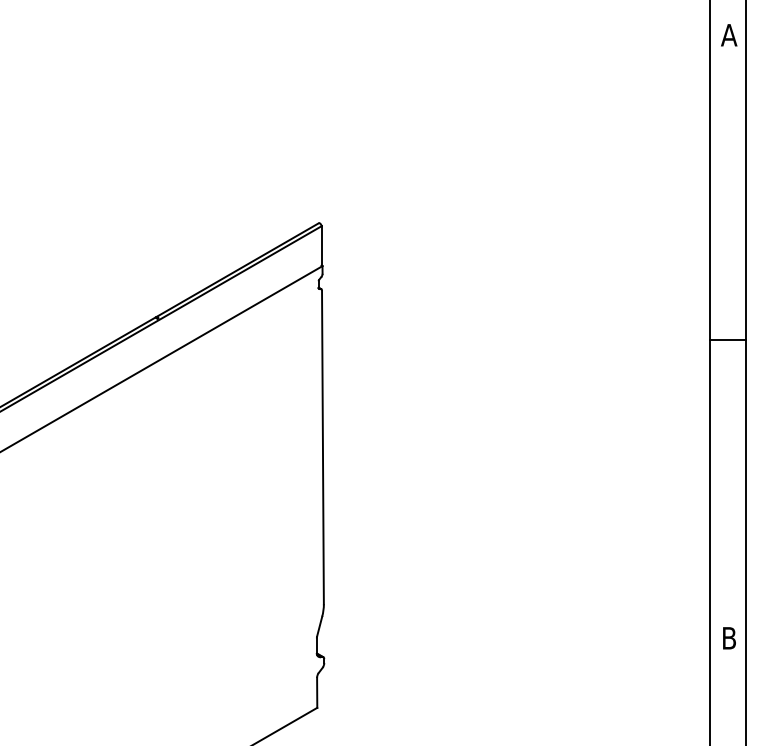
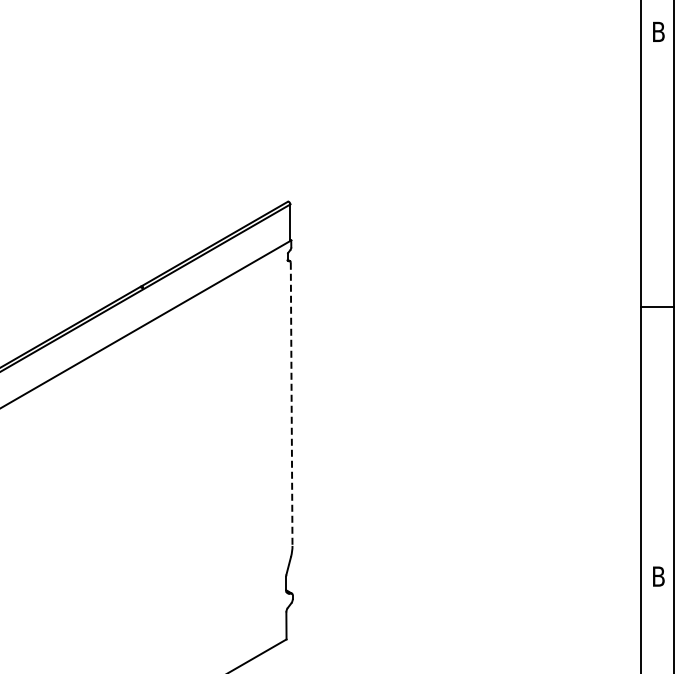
text: (729, 34) -> (658, 31), A -> B
line: (322, 447) -> (291, 404), solid -> dashed

